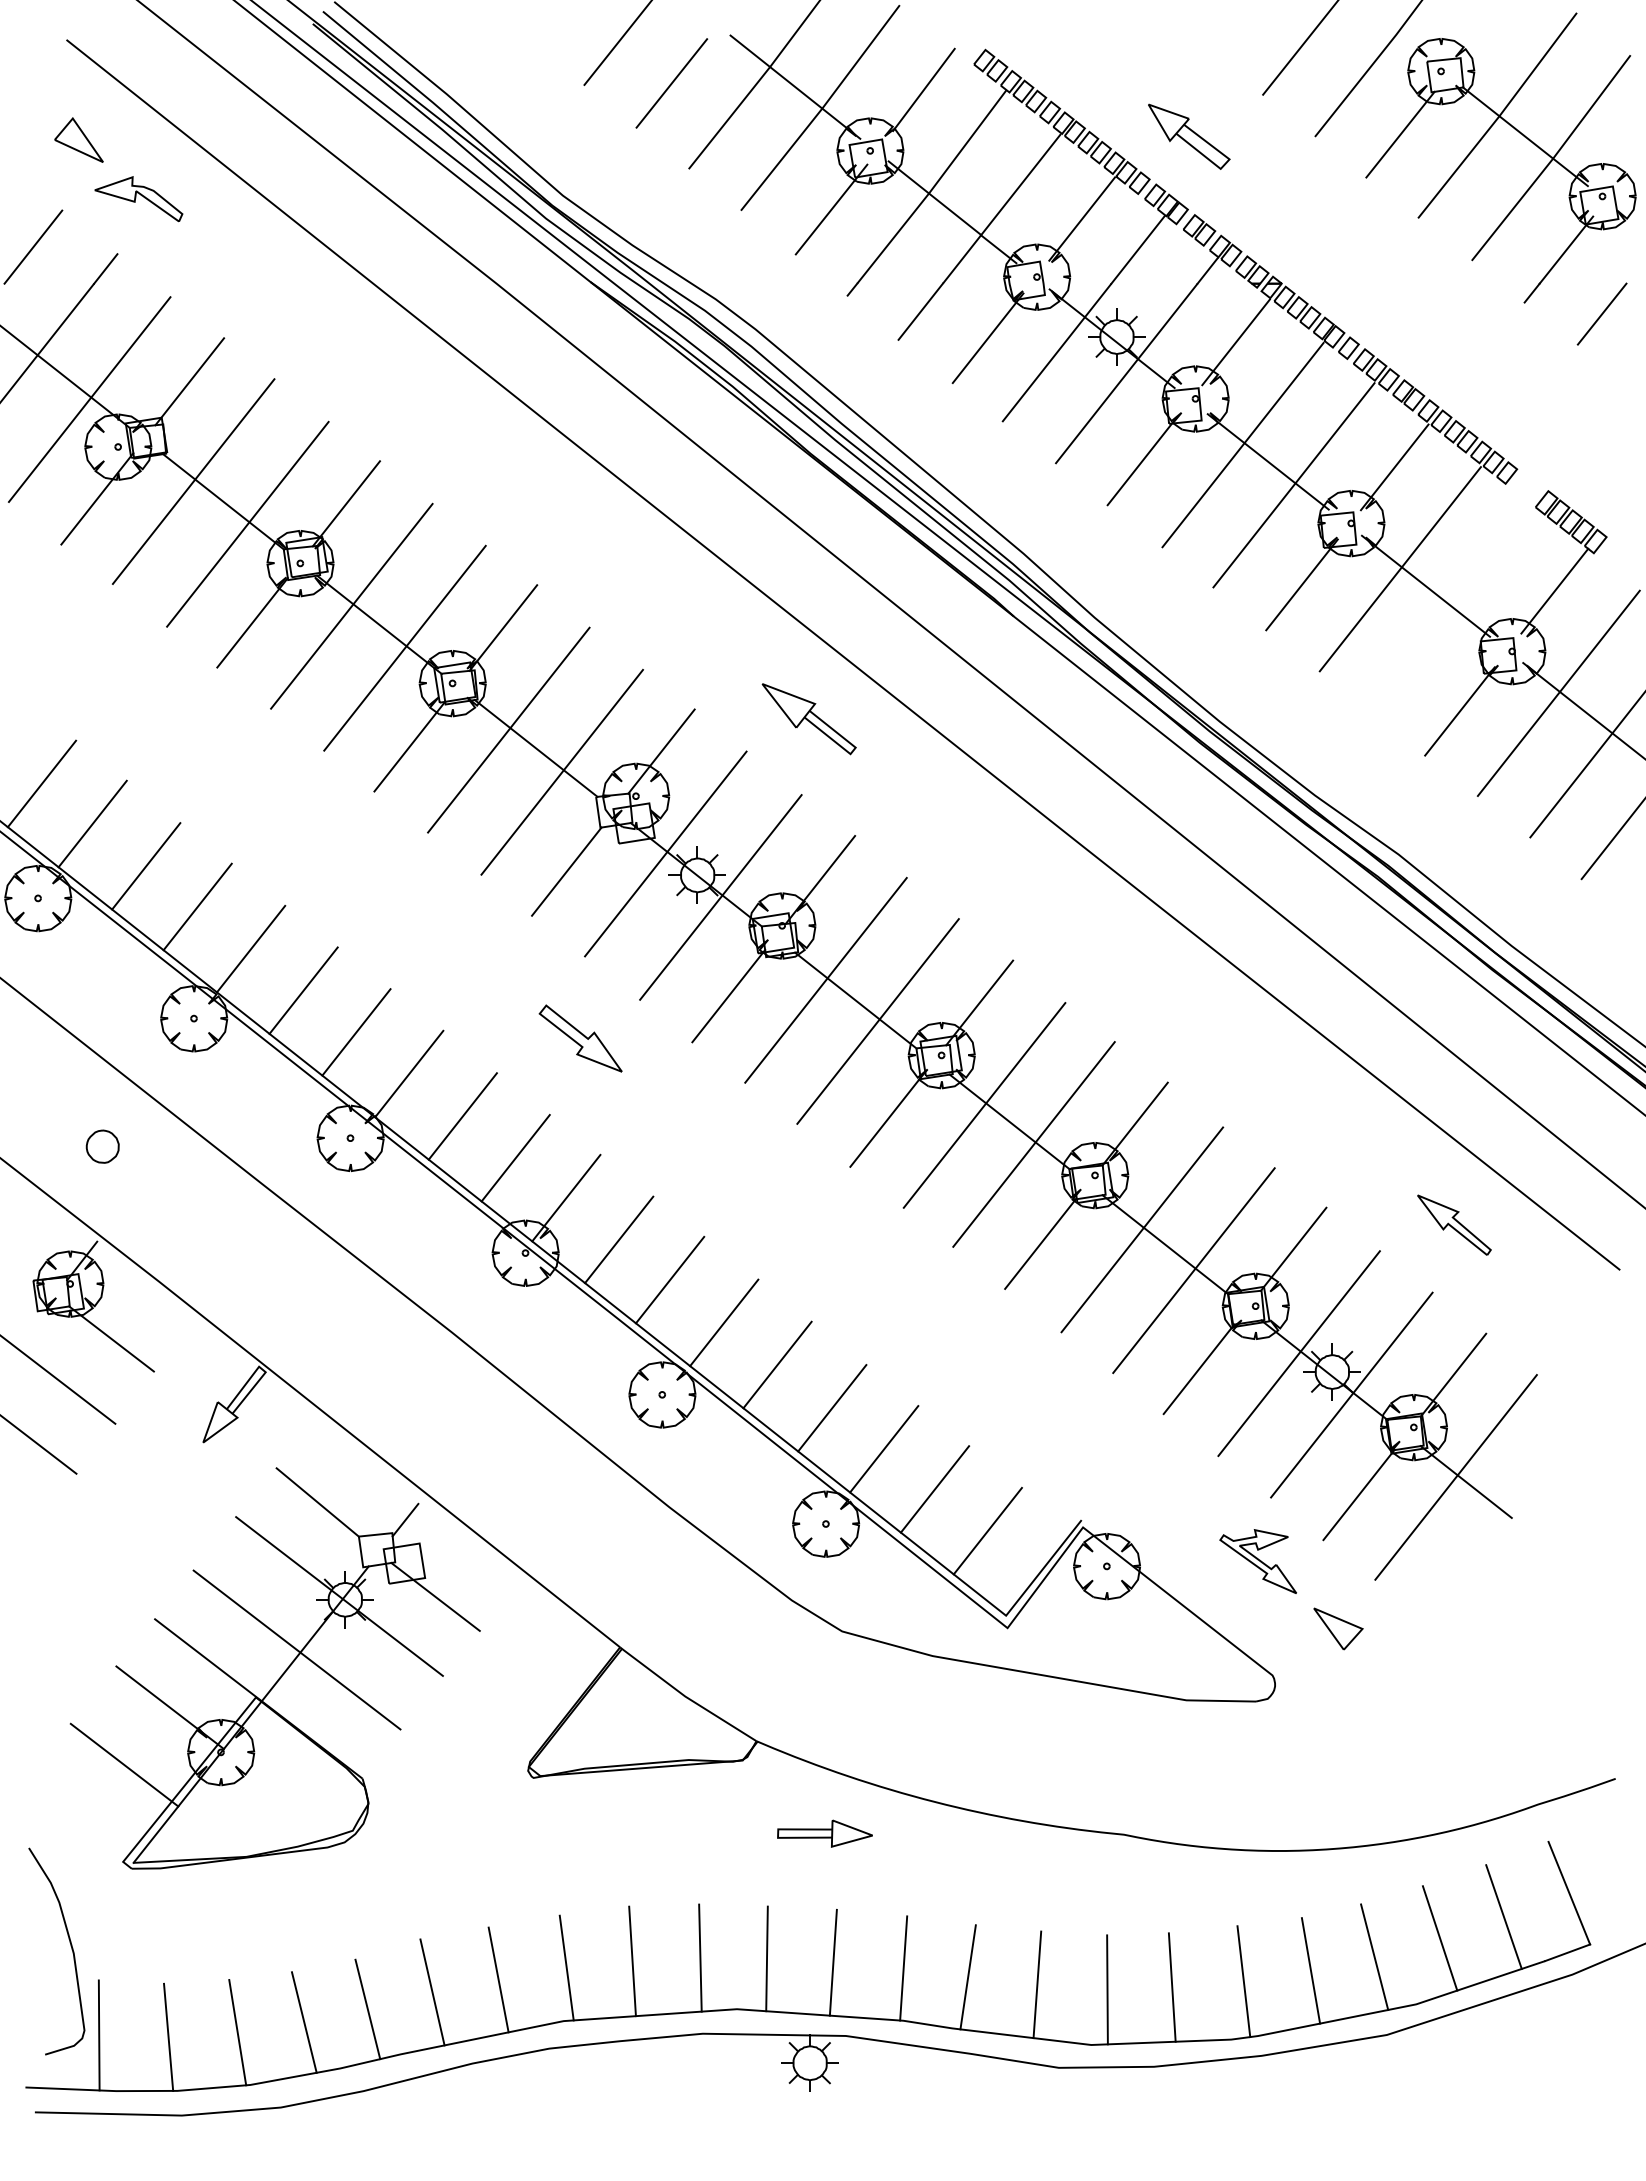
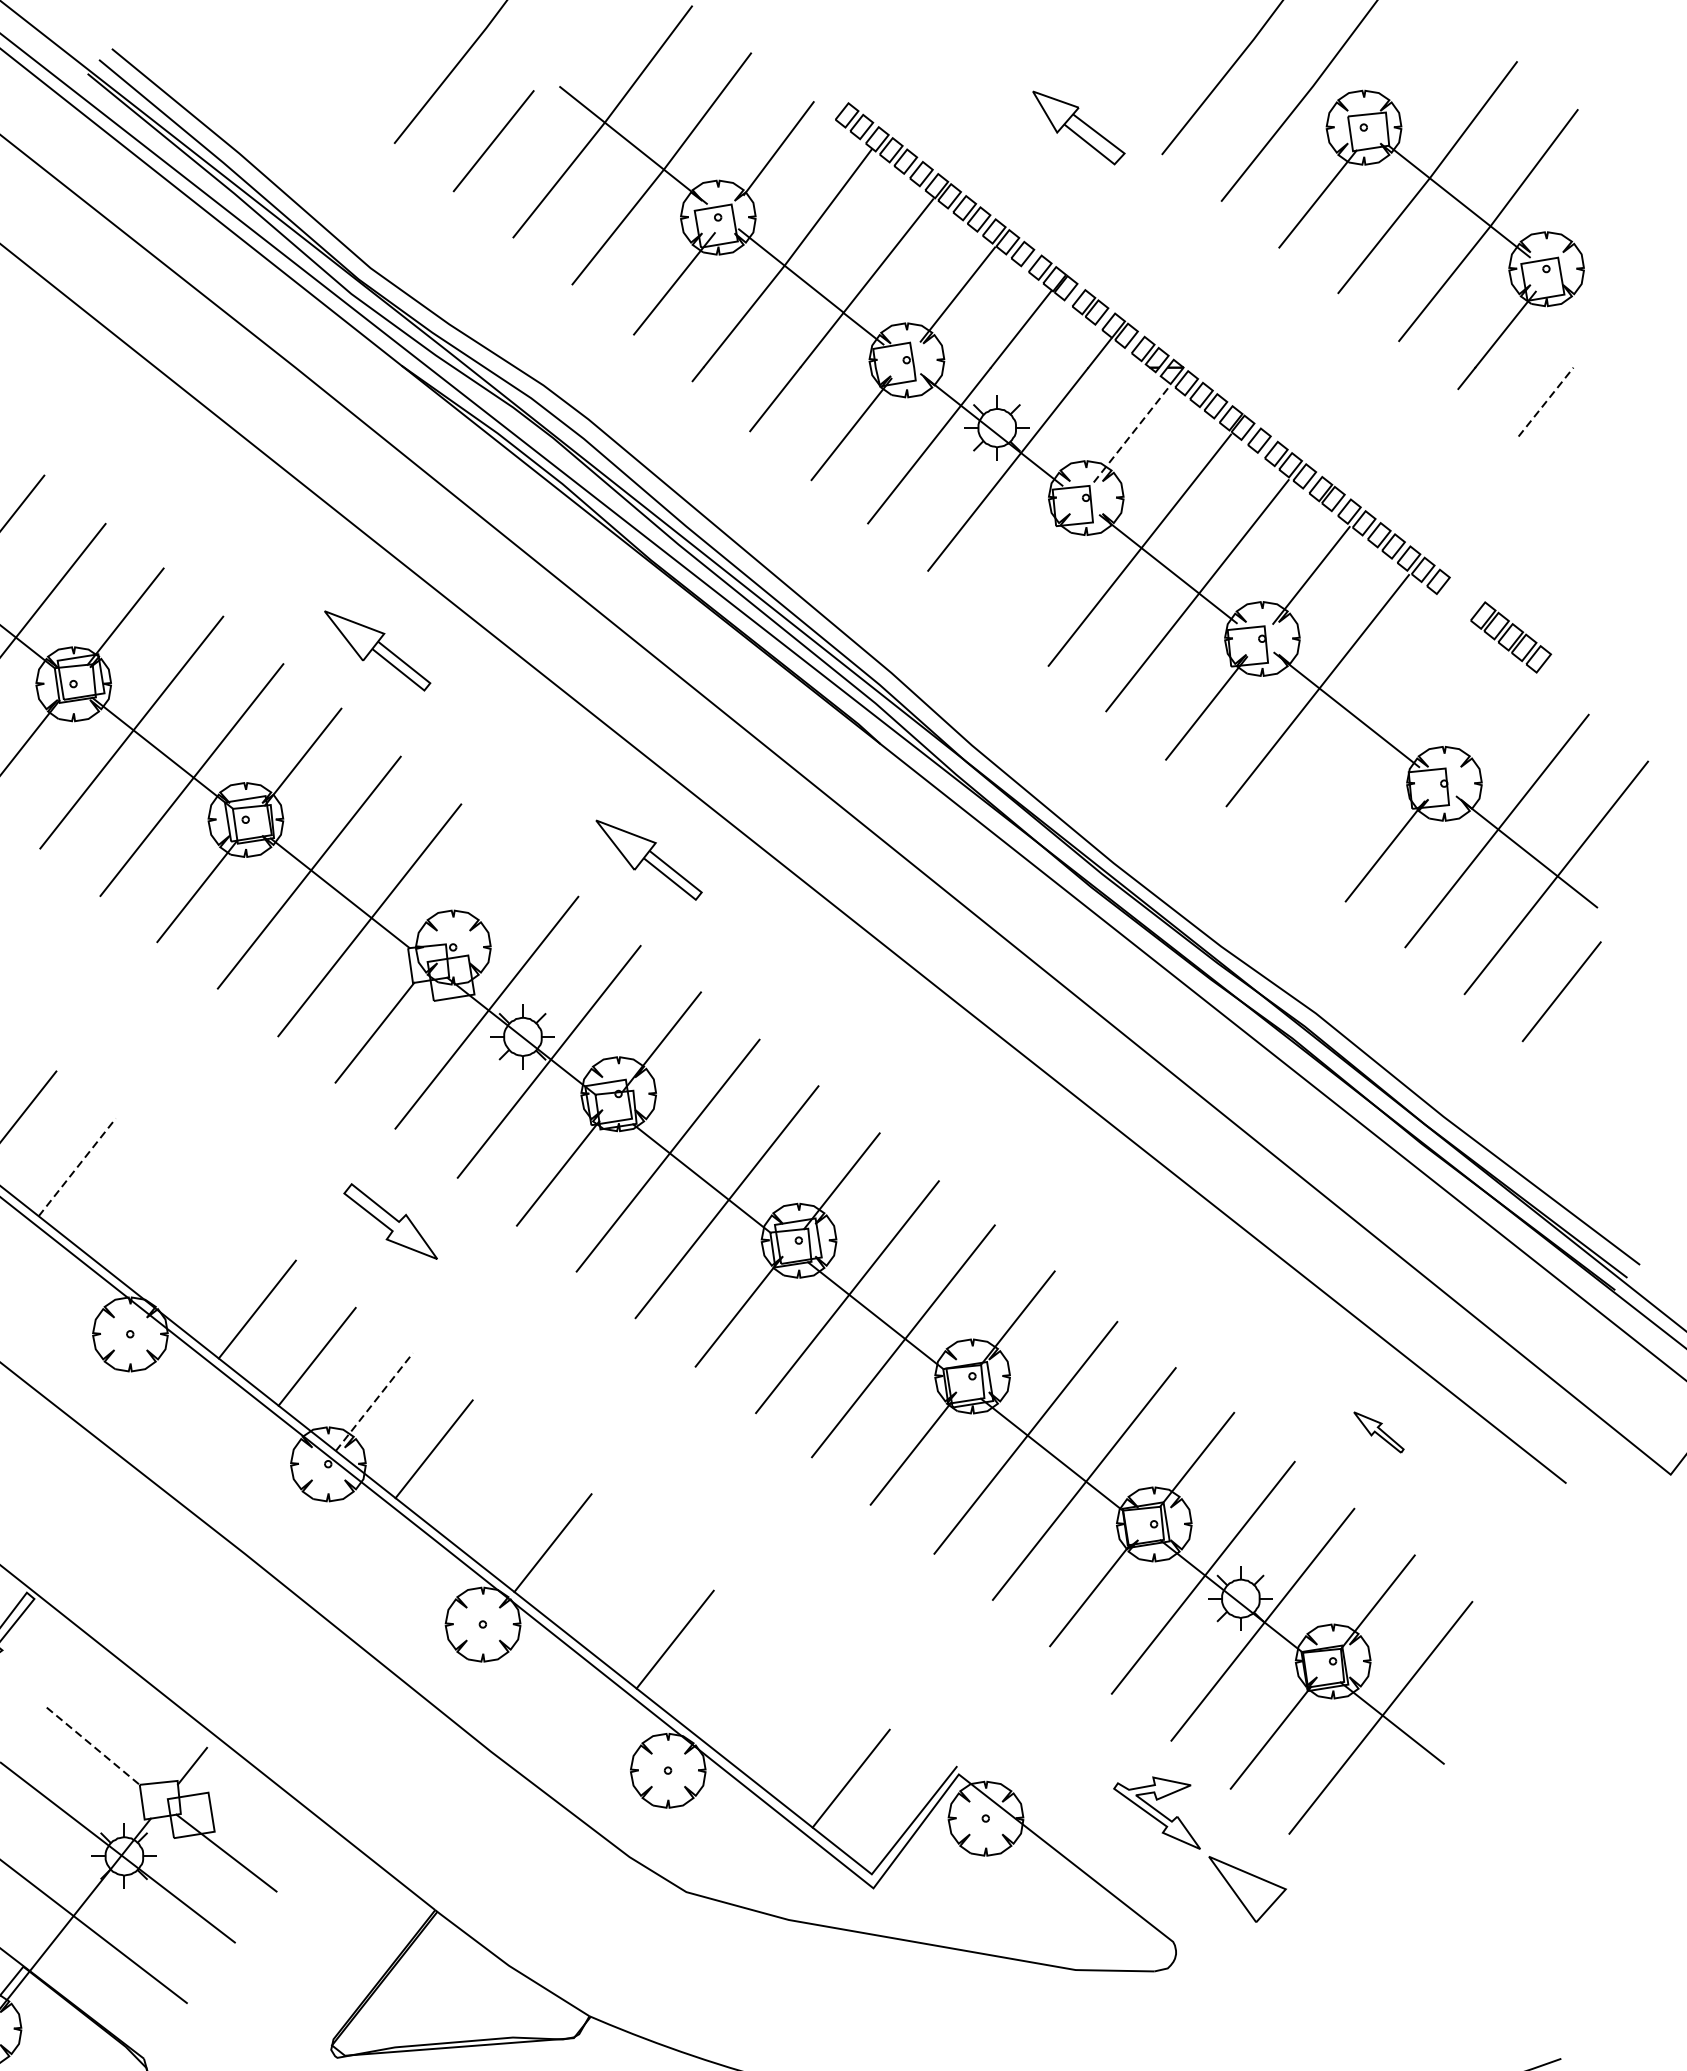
part: (1189, 136) -> (1079, 127), moved
line: (1602, 314) -> (1546, 402), solid -> dashed
line: (1236, 342) -> (1132, 434), solid -> dashed
line: (1141, 461) -> (1024, 568), removed
part: (568, 534) -> (376, 651), added
line: (1554, 590) -> (1492, 714), removed
line: (661, 751) -> (482, 896), removed
line: (303, 990) -> (77, 1167), solid -> dashed
line: (356, 1032) -> (137, 1214), removed
line: (409, 1073) -> (197, 1261), removed
line: (566, 1197) -> (374, 1401), solid -> dashed
part: (1454, 1224) -> (1379, 1431), size x0.6
line: (669, 1279) -> (491, 1494), removed
line: (777, 1364) -> (613, 1590), removed
line: (884, 1449) -> (734, 1686), removed
line: (934, 1489) -> (790, 1731), removed
line: (318, 1502) -> (94, 1746), solid -> dashed
part: (1338, 1628) -> (1247, 1888), size x1.4

